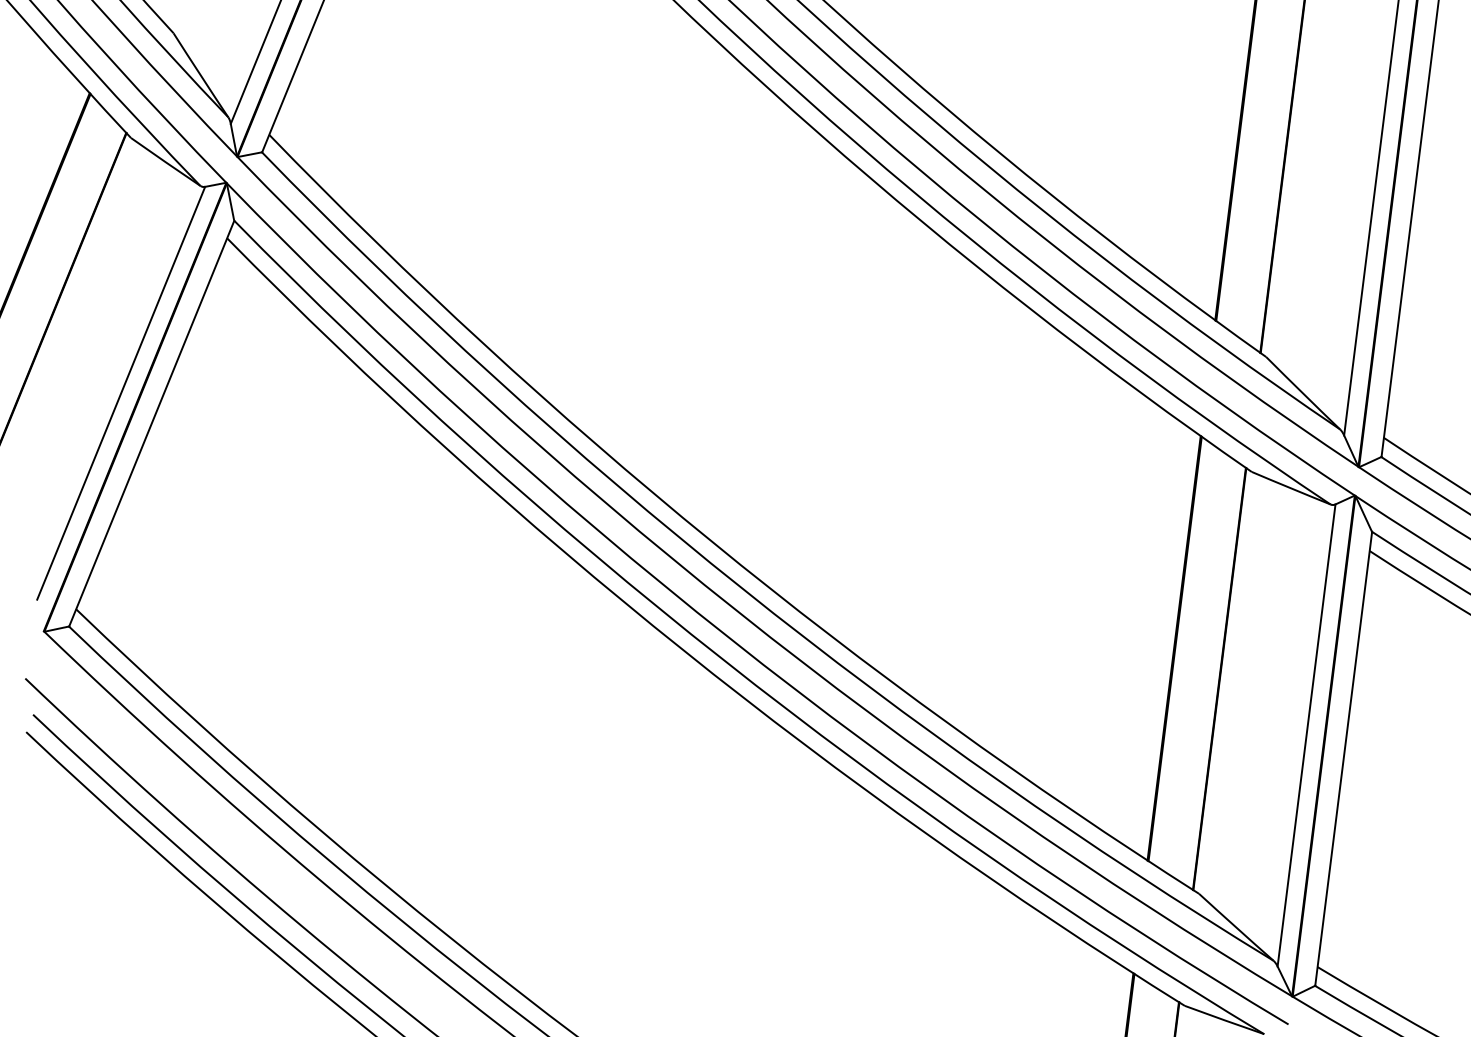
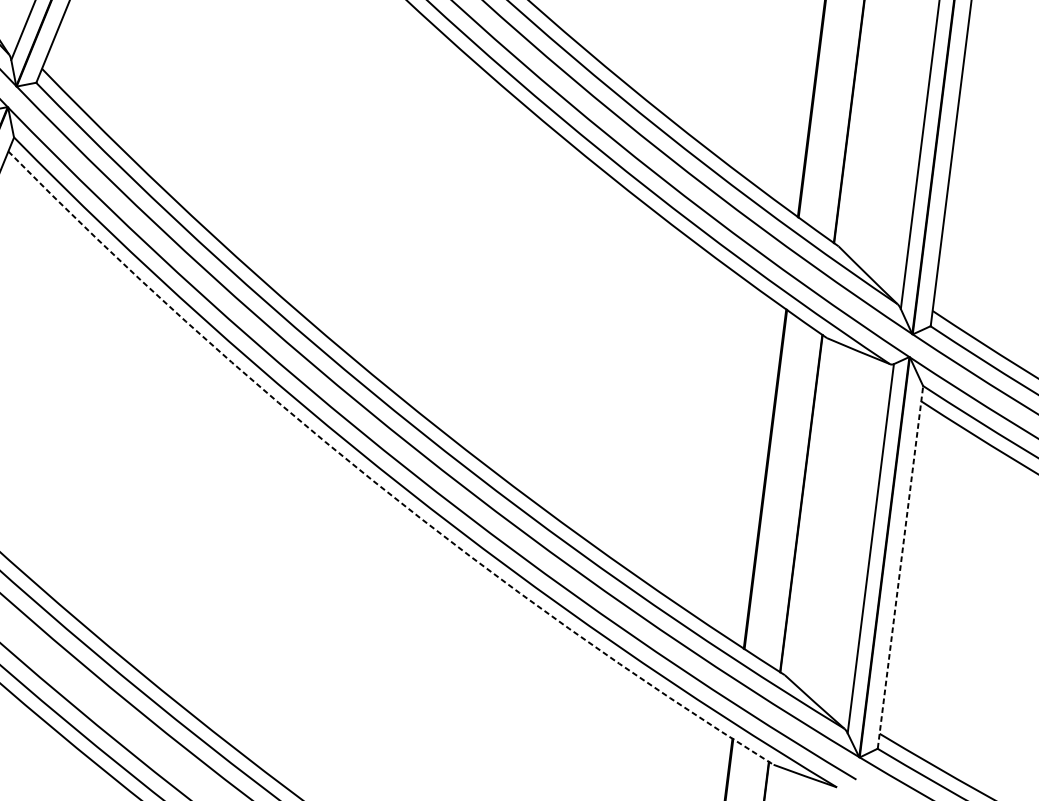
arc: (683, 650) -> (372, 480), solid -> dashed
line: (1343, 758) -> (900, 567), solid -> dashed

